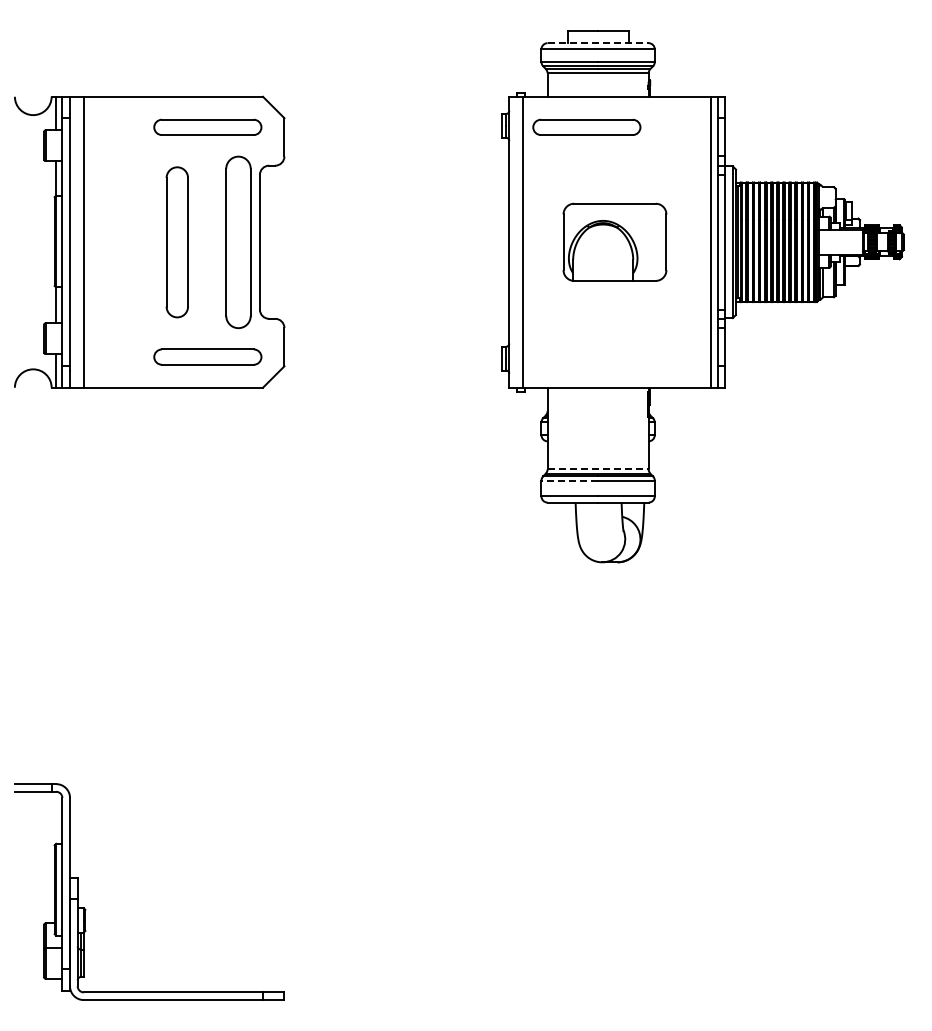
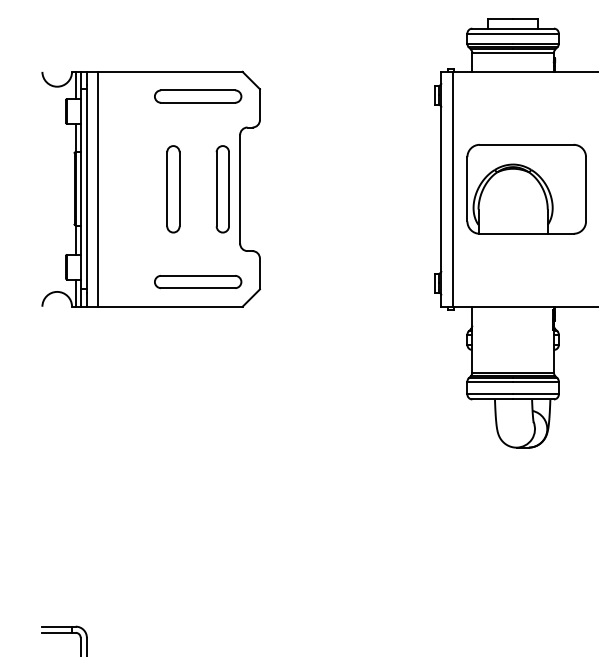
line: (598, 43) -> (513, 28), dashed -> solid
part: (586, 126) -> (503, 95), removed
part: (176, 241) -> (172, 188), size x0.71
part: (238, 241) -> (222, 188), size x0.62
part: (614, 242) -> (526, 189), size x1.43
line: (598, 469) -> (513, 372), dashed -> solid
line: (569, 480) -> (490, 381), dashed -> solid

